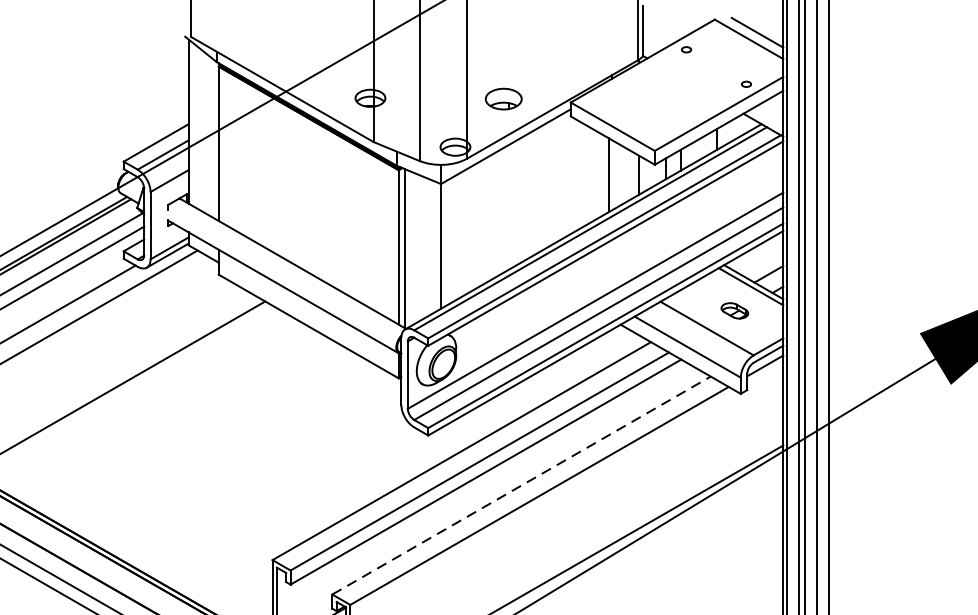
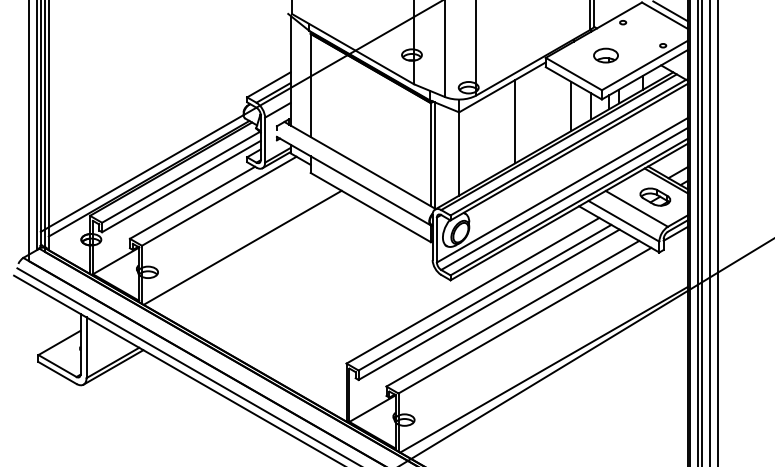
part: (502, 98) -> (605, 55), moved
line: (525, 197) -> (515, 121), added
part: (735, 310) -> (655, 196), size x1.67
line: (520, 485) -> (512, 313), dashed -> solid

